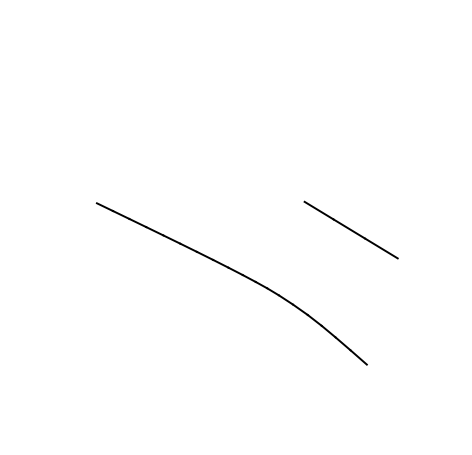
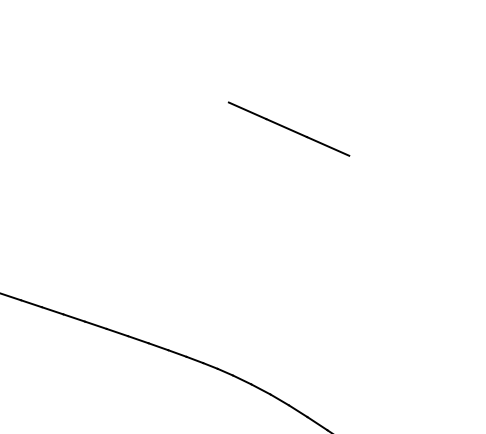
line: (350, 229) -> (288, 128), moved

